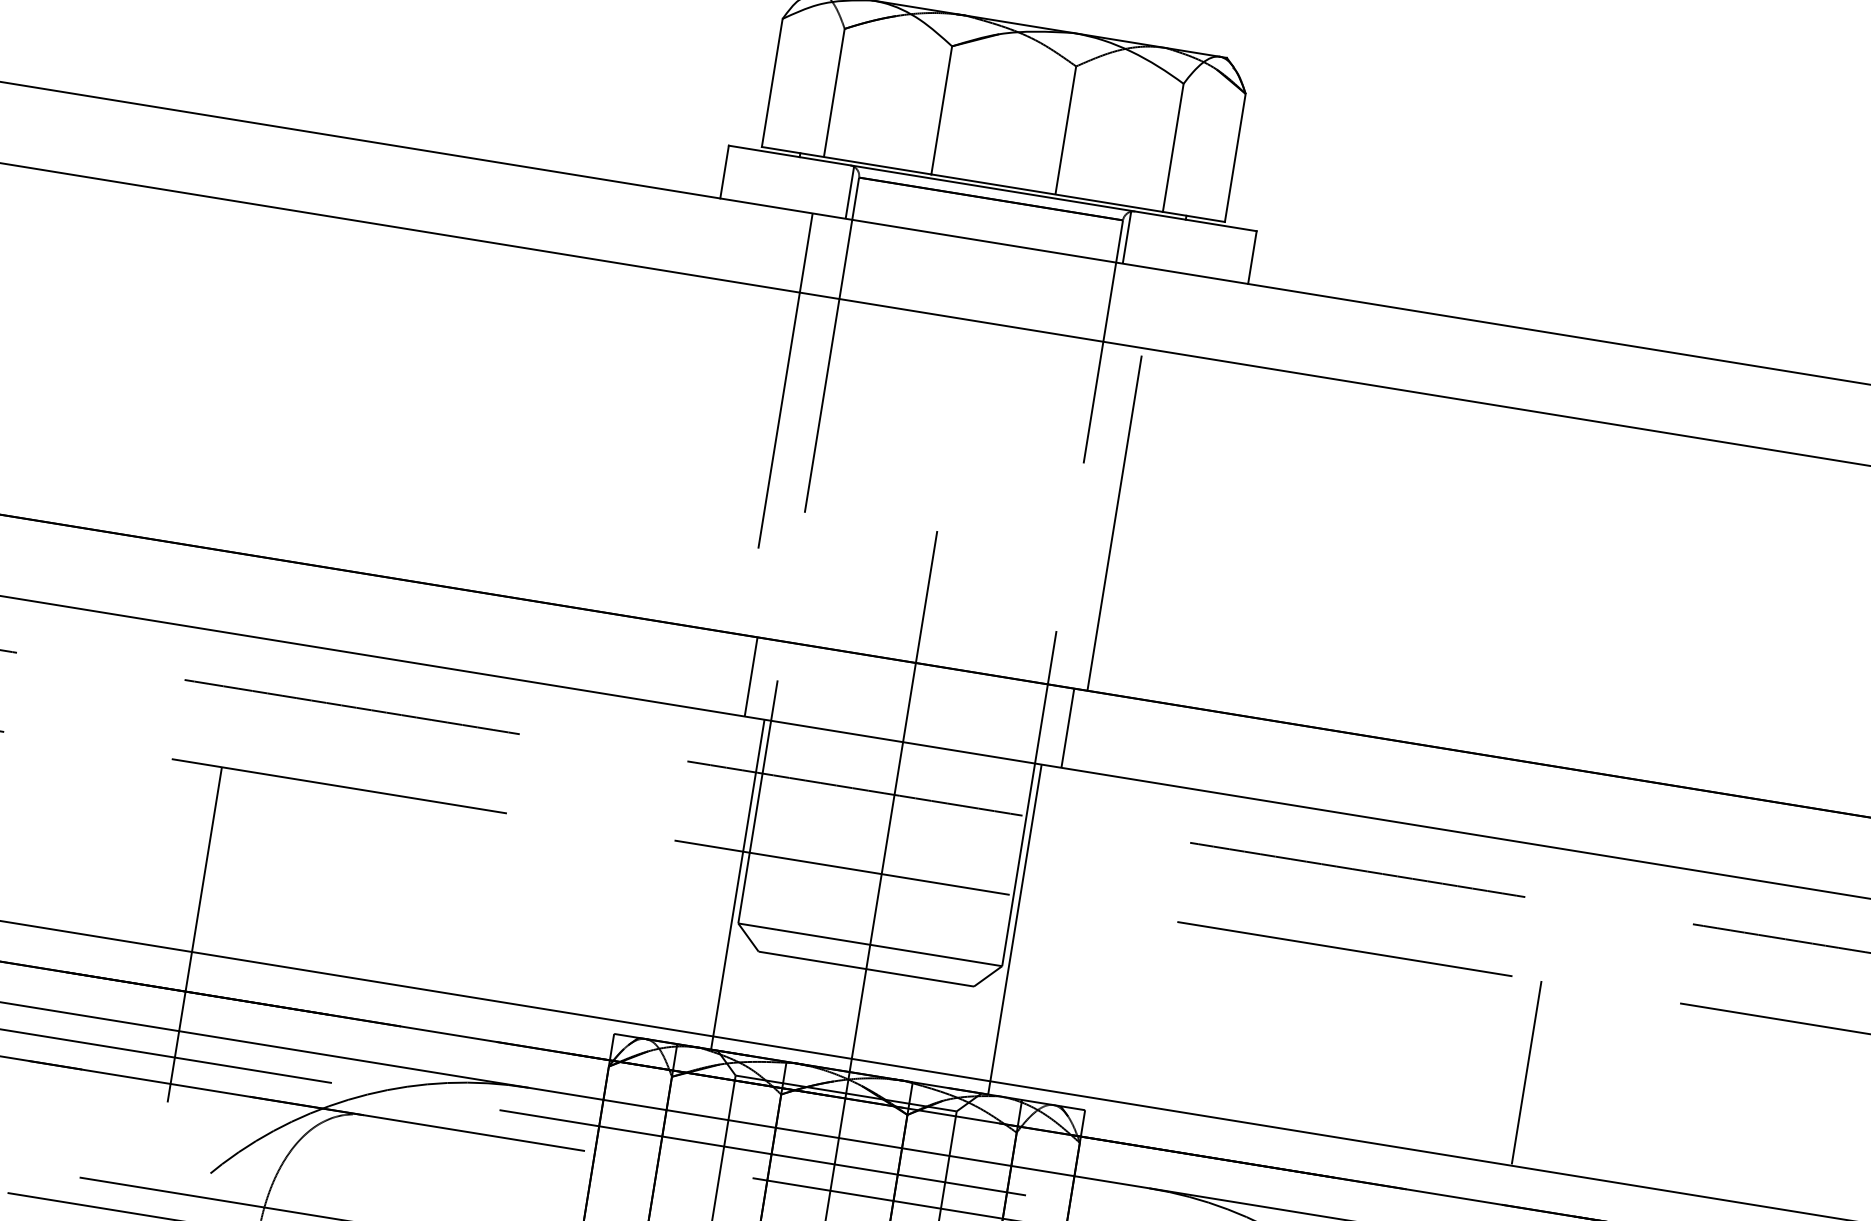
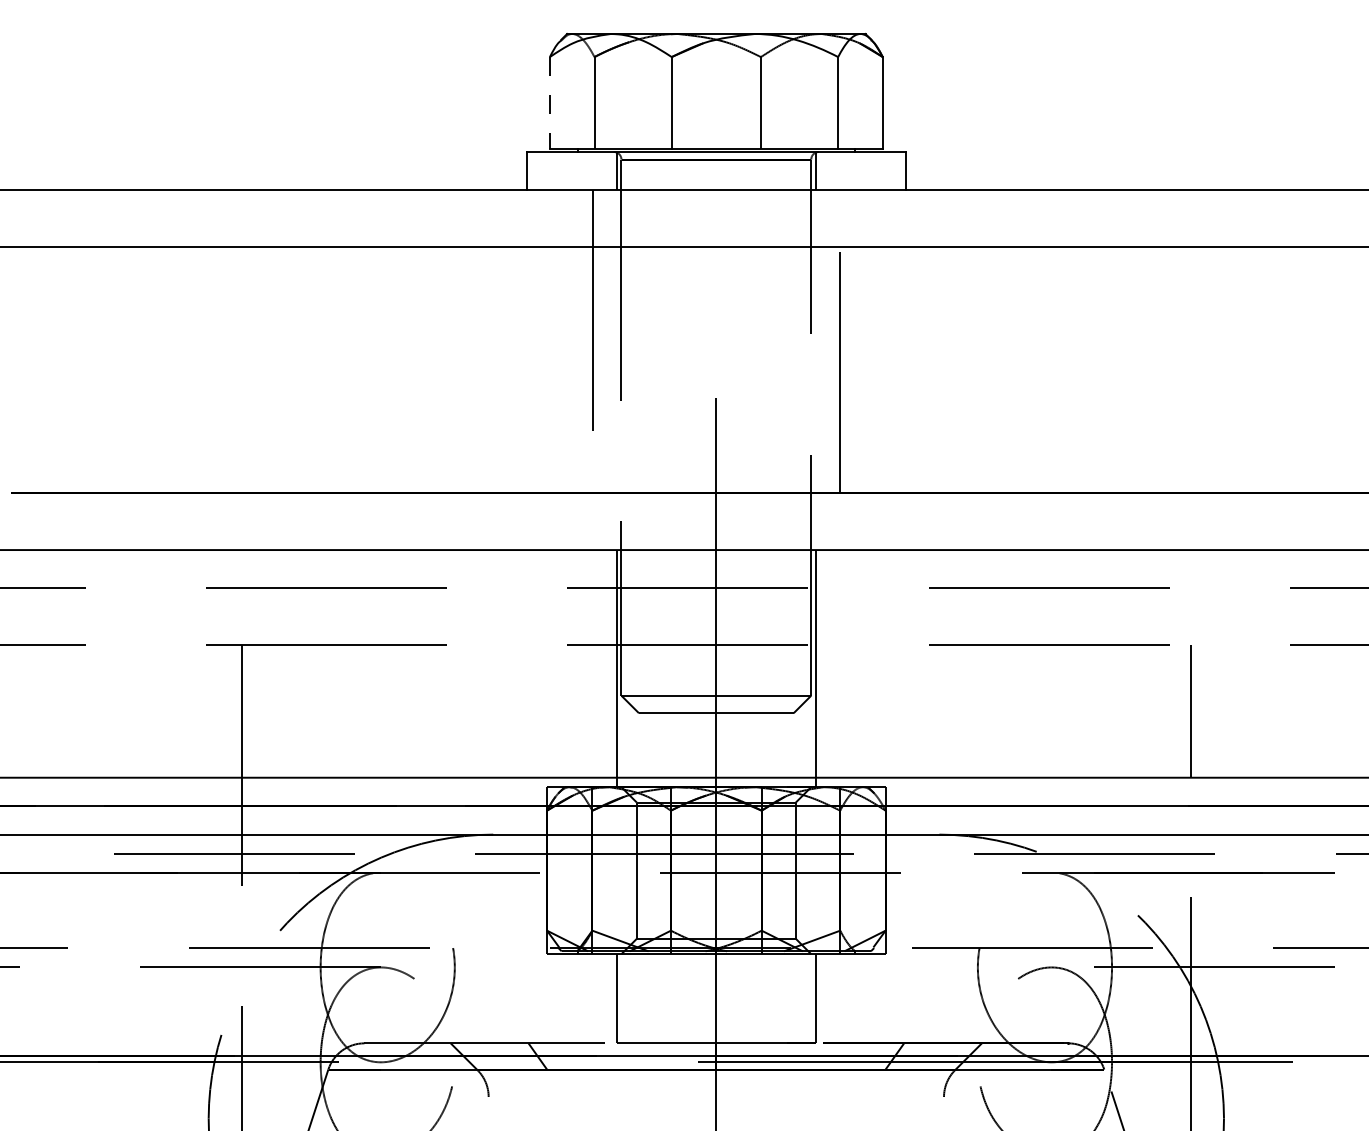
line: (771, 83) -> (549, 103), solid -> dashed
line: (751, 676) -> (602, 521), removed
line: (1068, 728) -> (830, 521), removed

